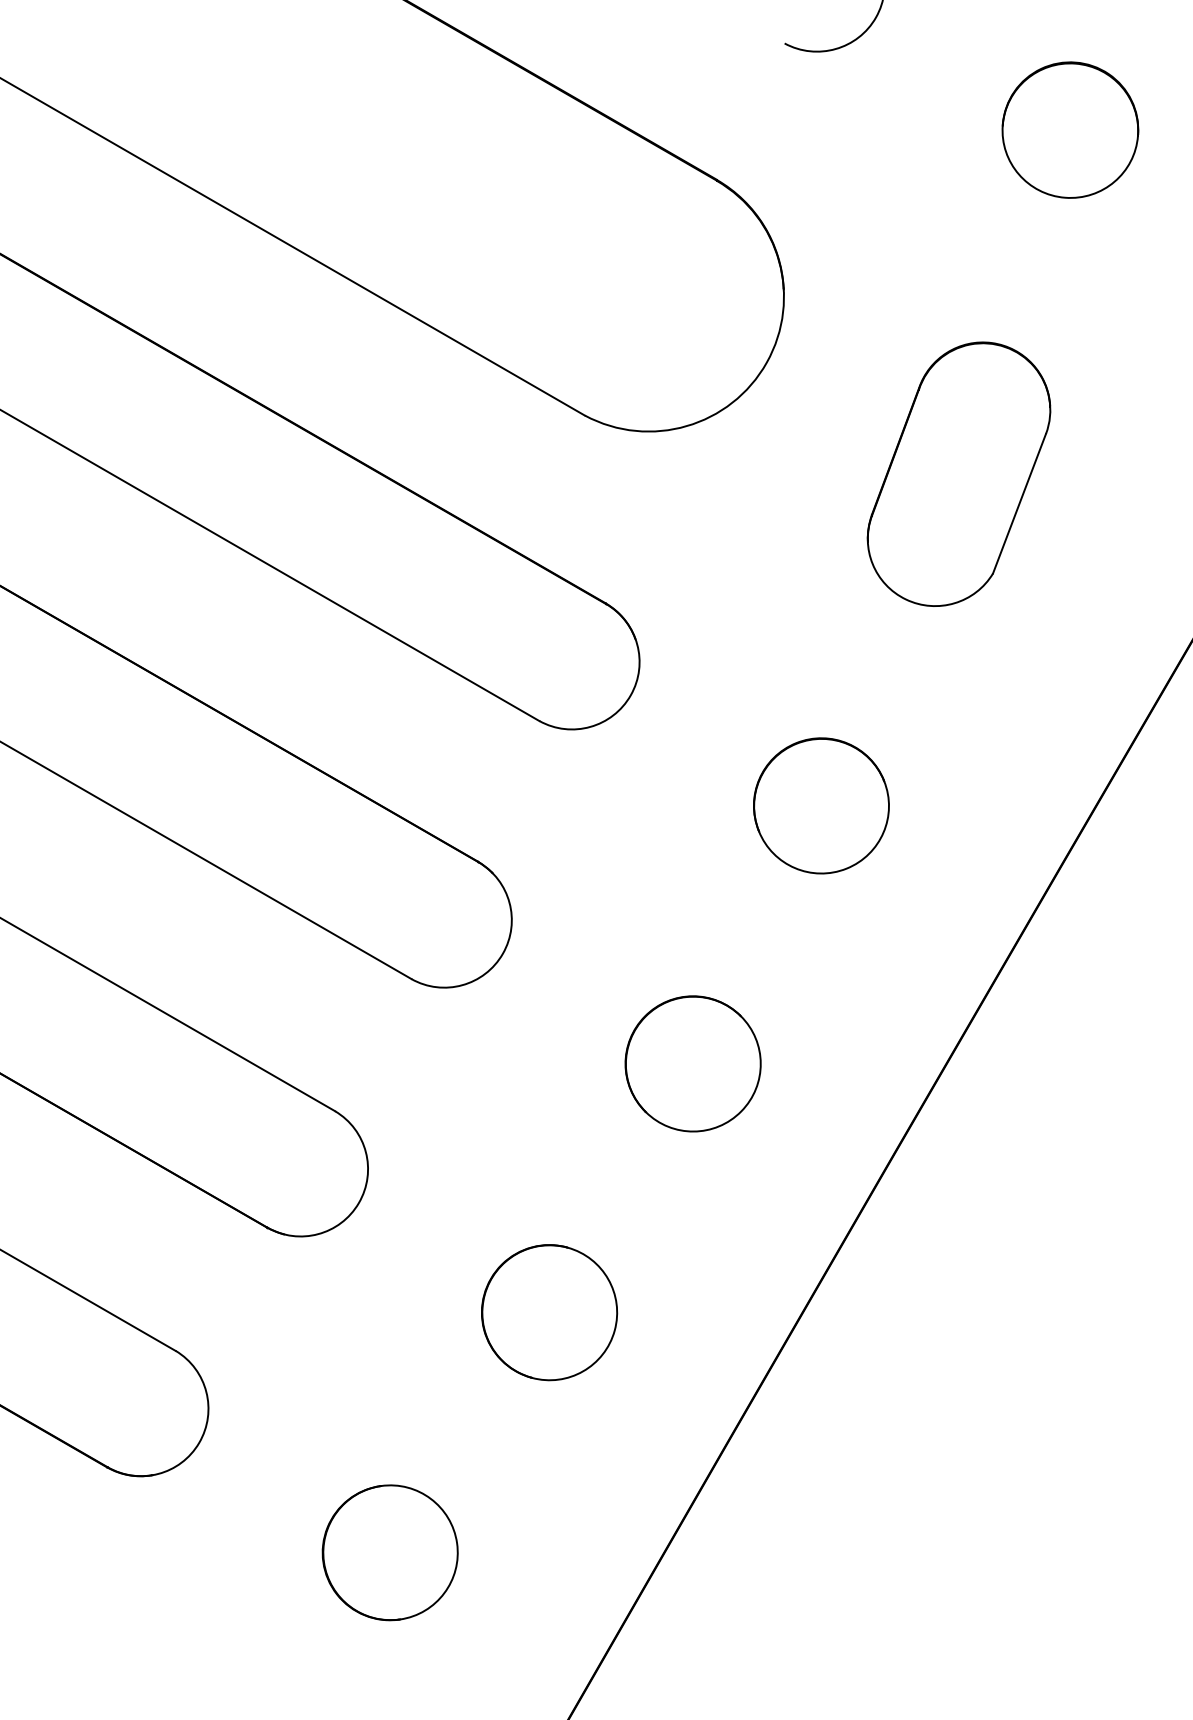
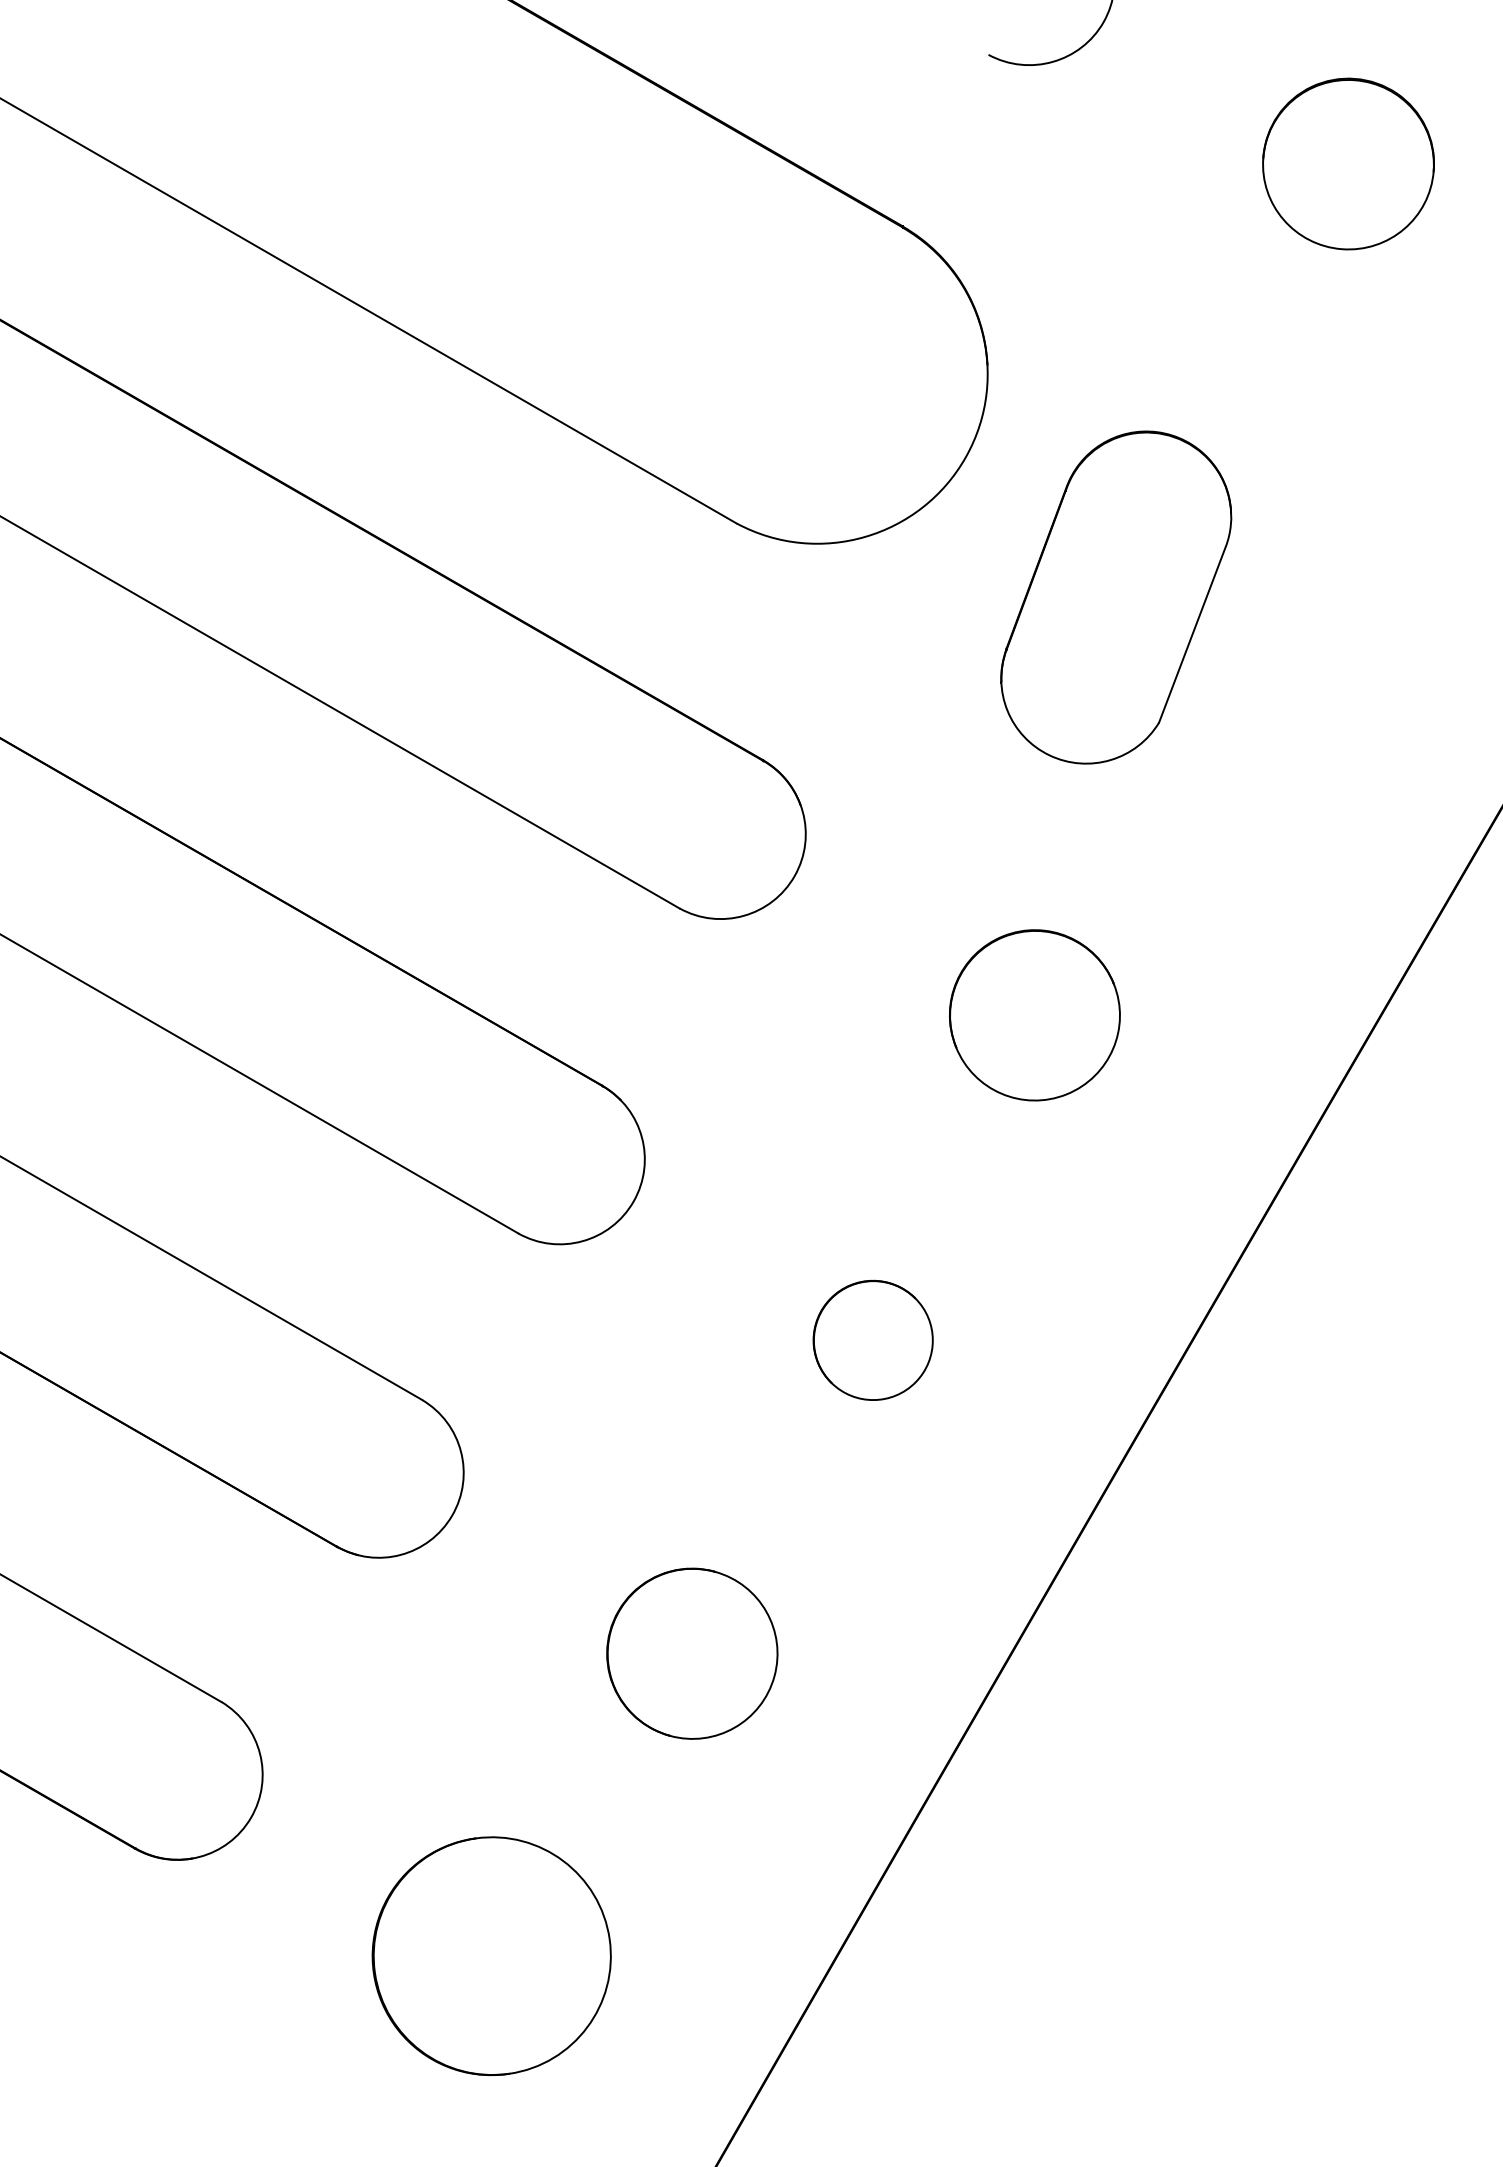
part: (958, 473) -> (1115, 596), moved
part: (692, 1063) -> (872, 1339), size x0.7
part: (389, 1552) -> (490, 1955), size x1.4

